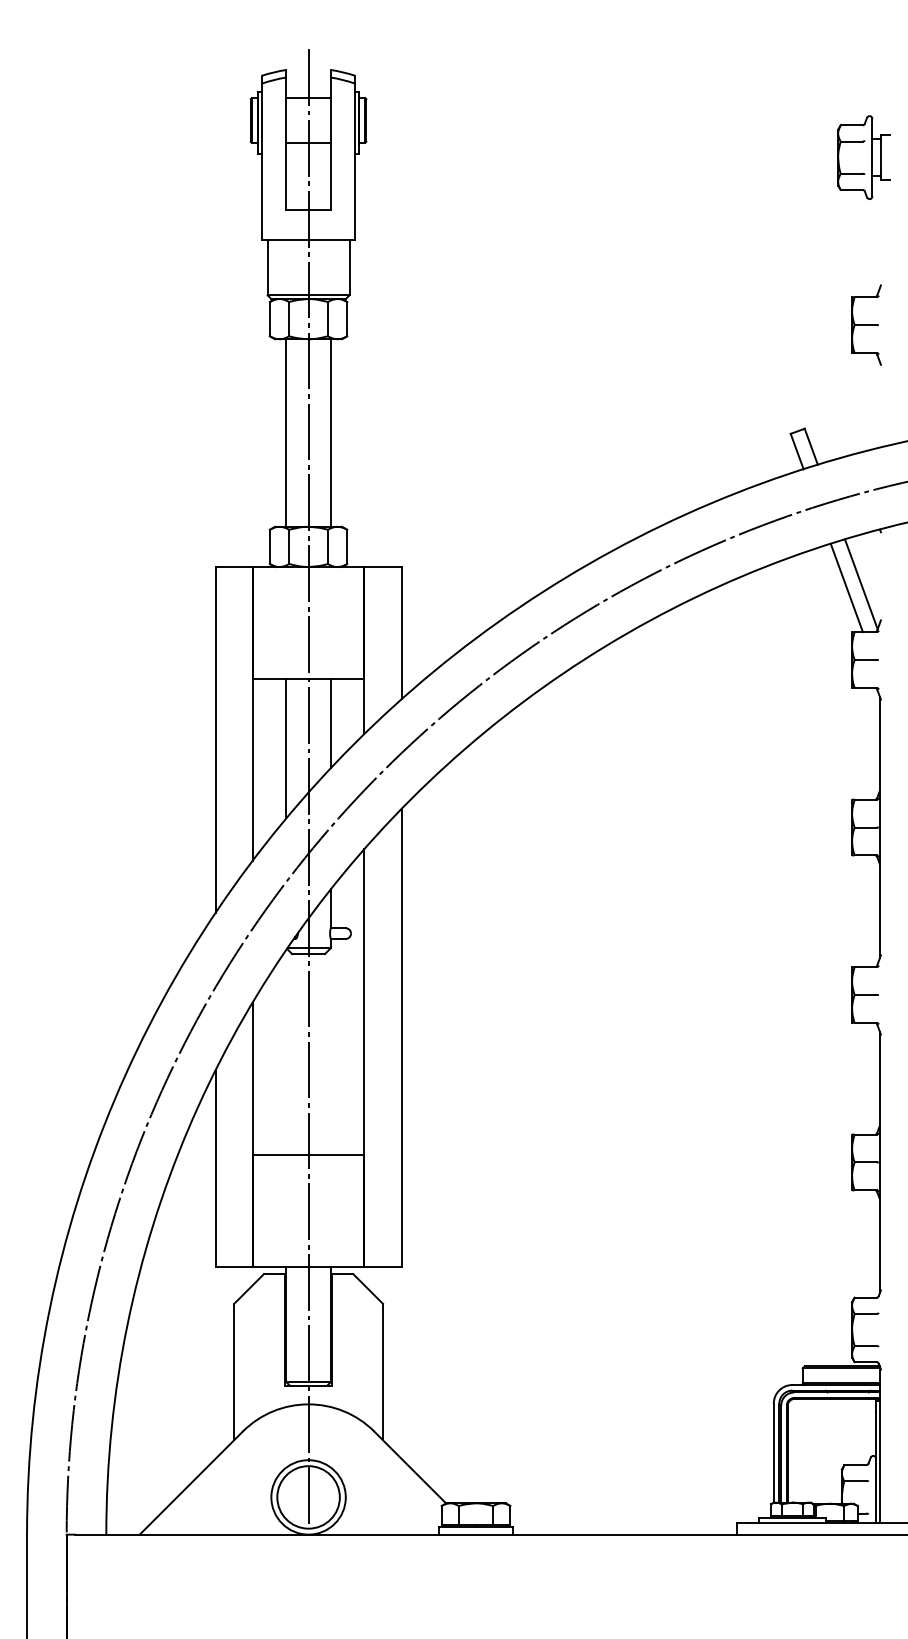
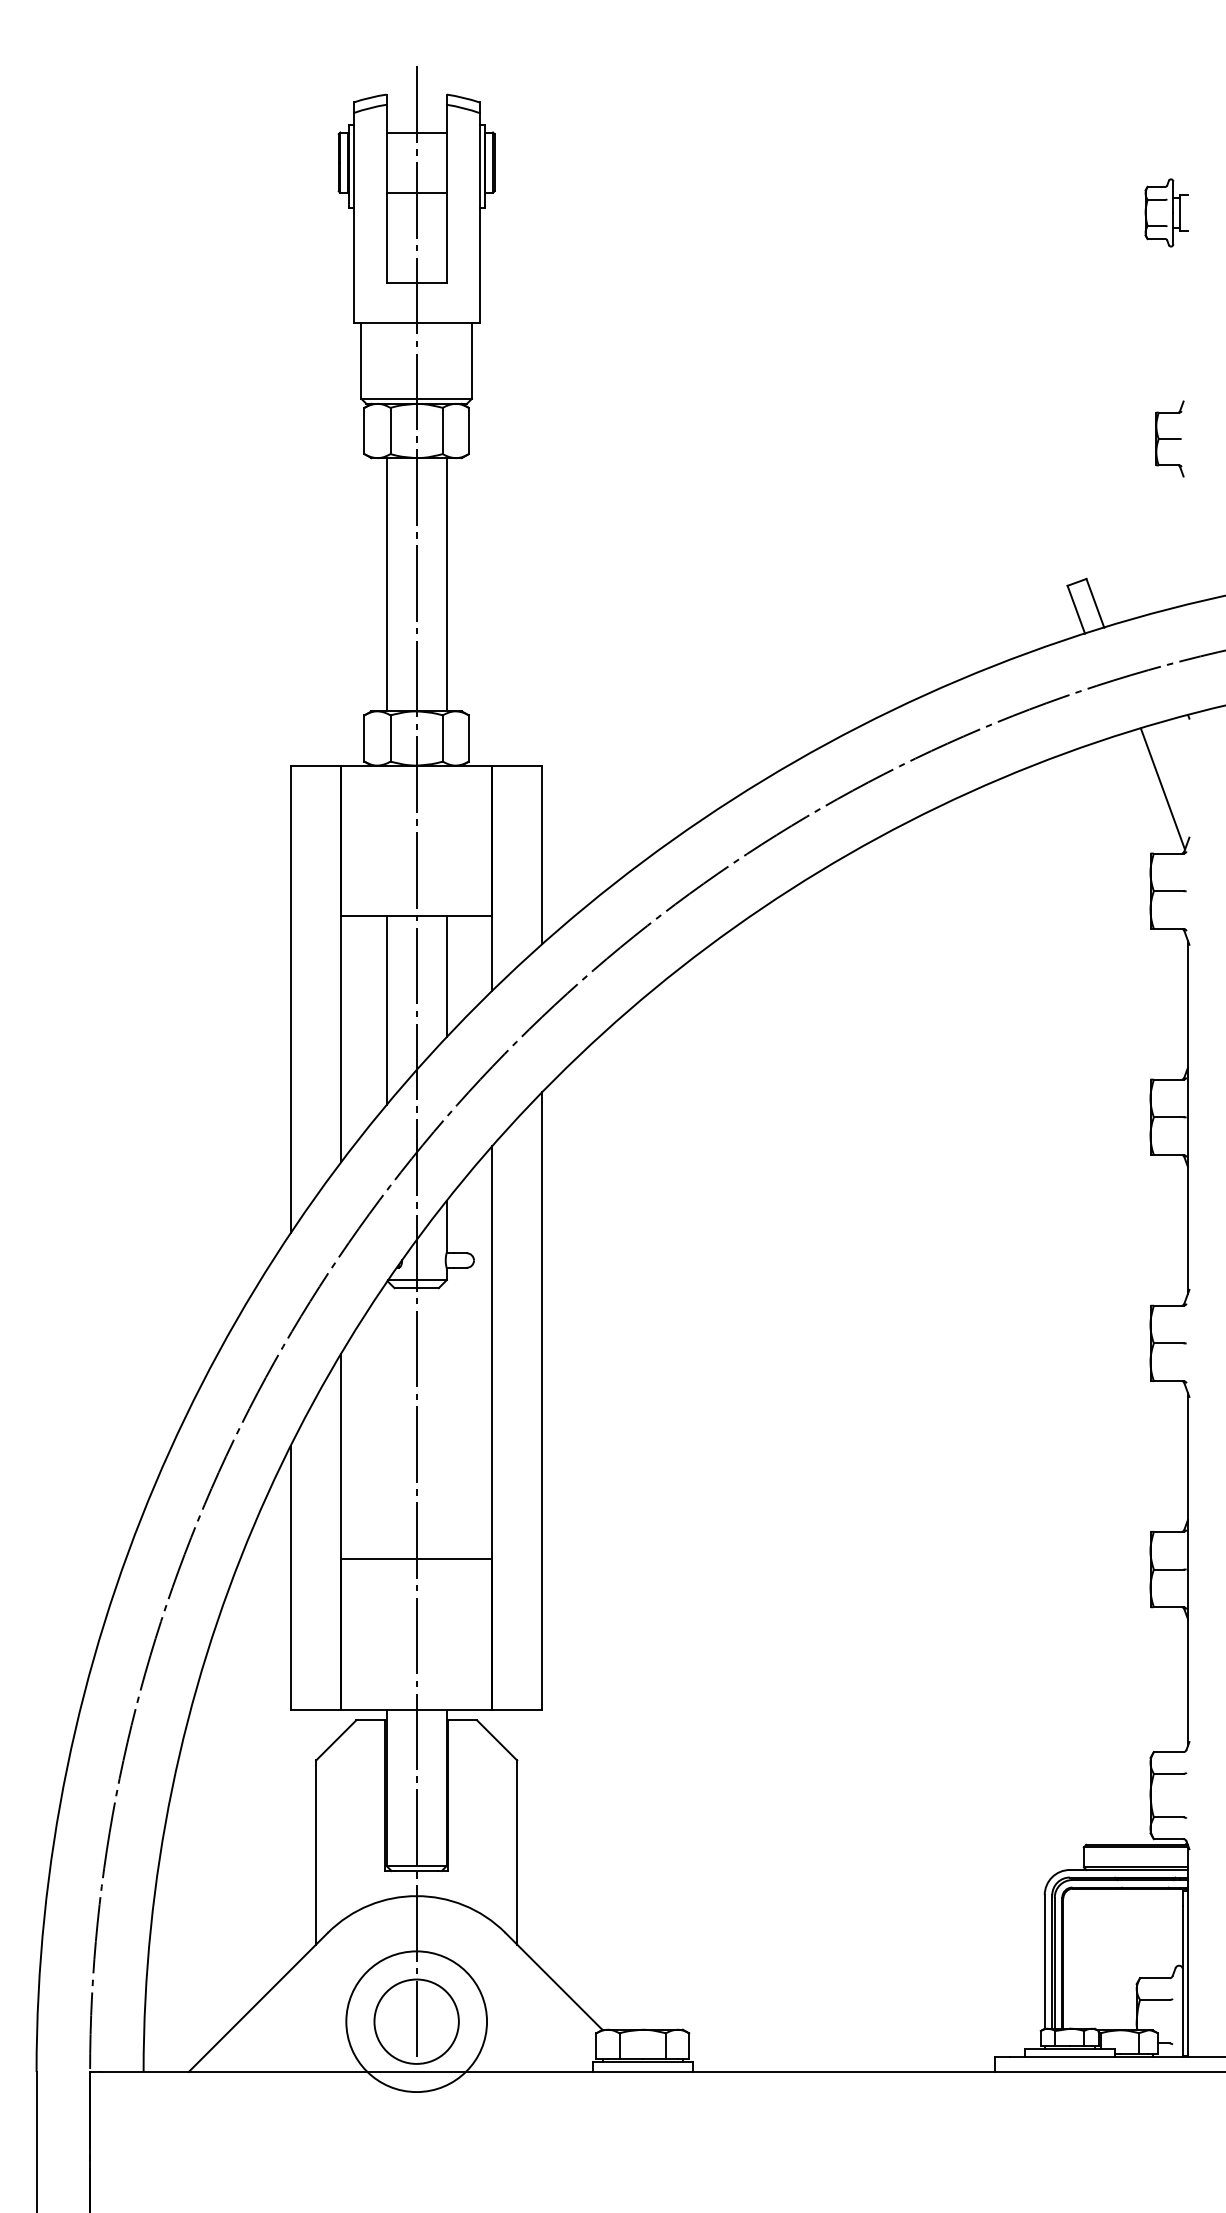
part: (863, 157) -> (1166, 212), size x0.6
part: (866, 324) -> (1169, 438), size x0.7
line: (846, 587) -> (1143, 793), removed
circle: (308, 1497) -> (416, 2021), size x1.4

